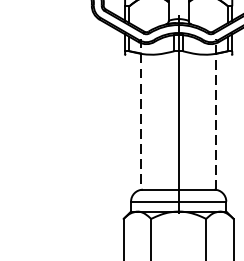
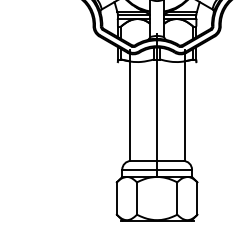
line: (216, 113) -> (184, 105), dashed -> solid
line: (140, 115) -> (129, 106), dashed -> solid

